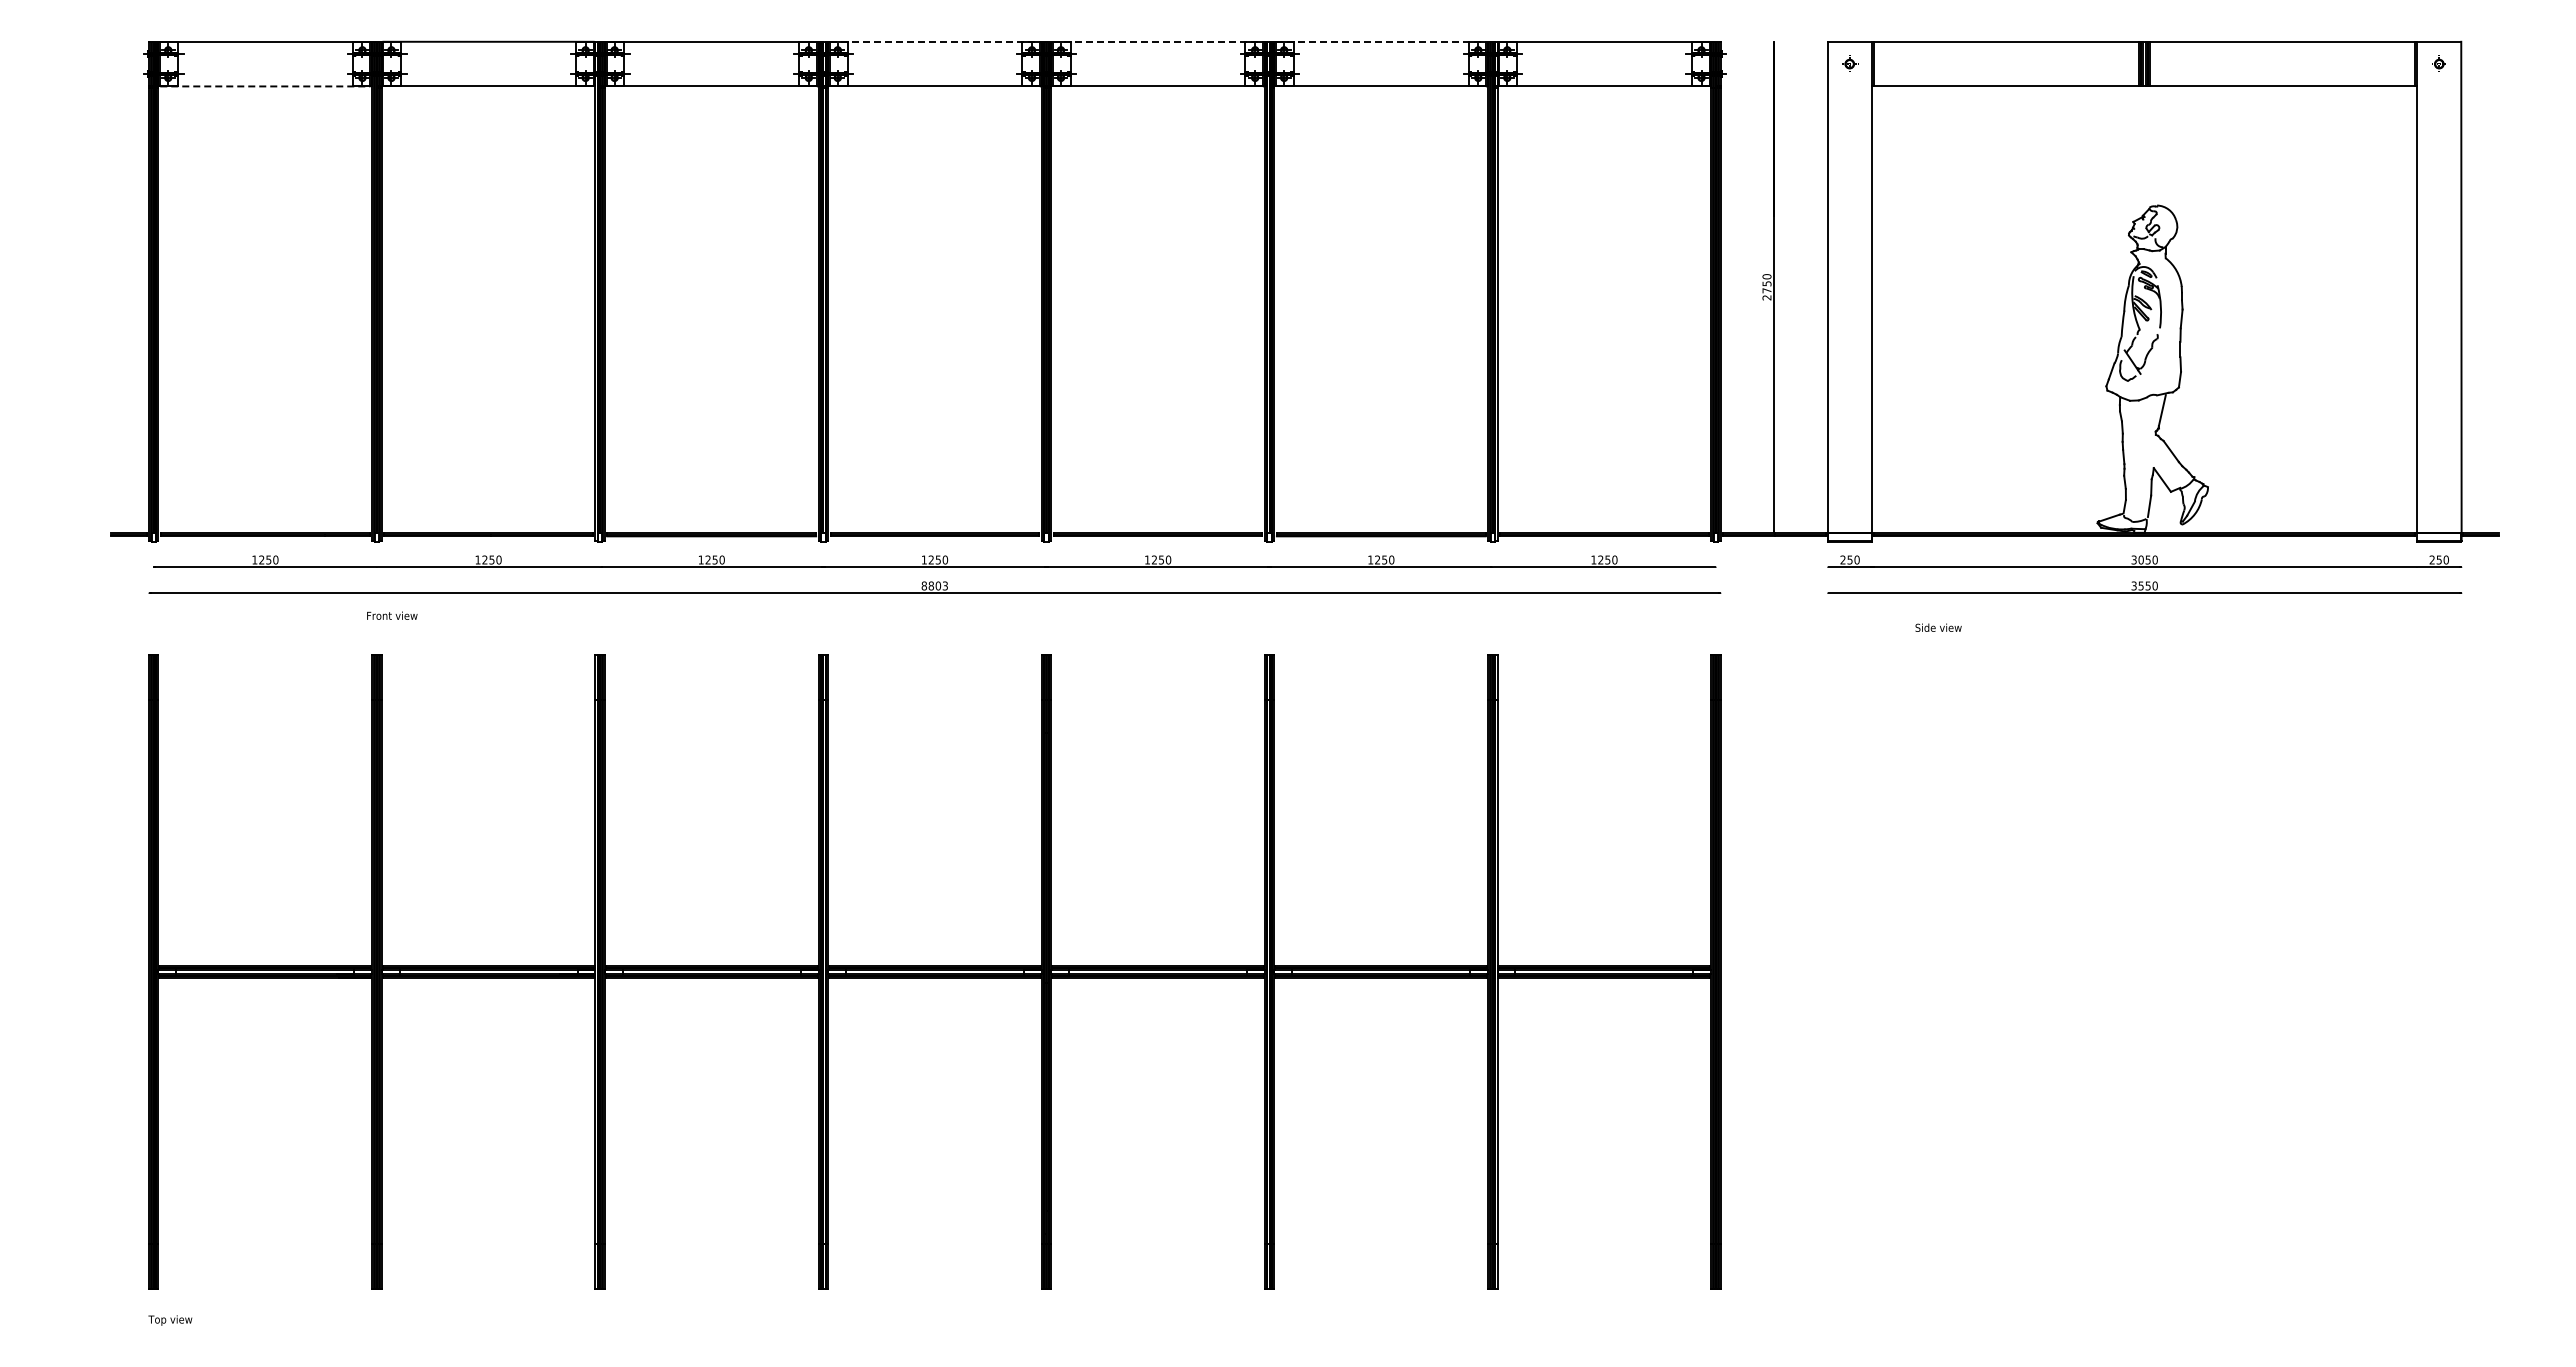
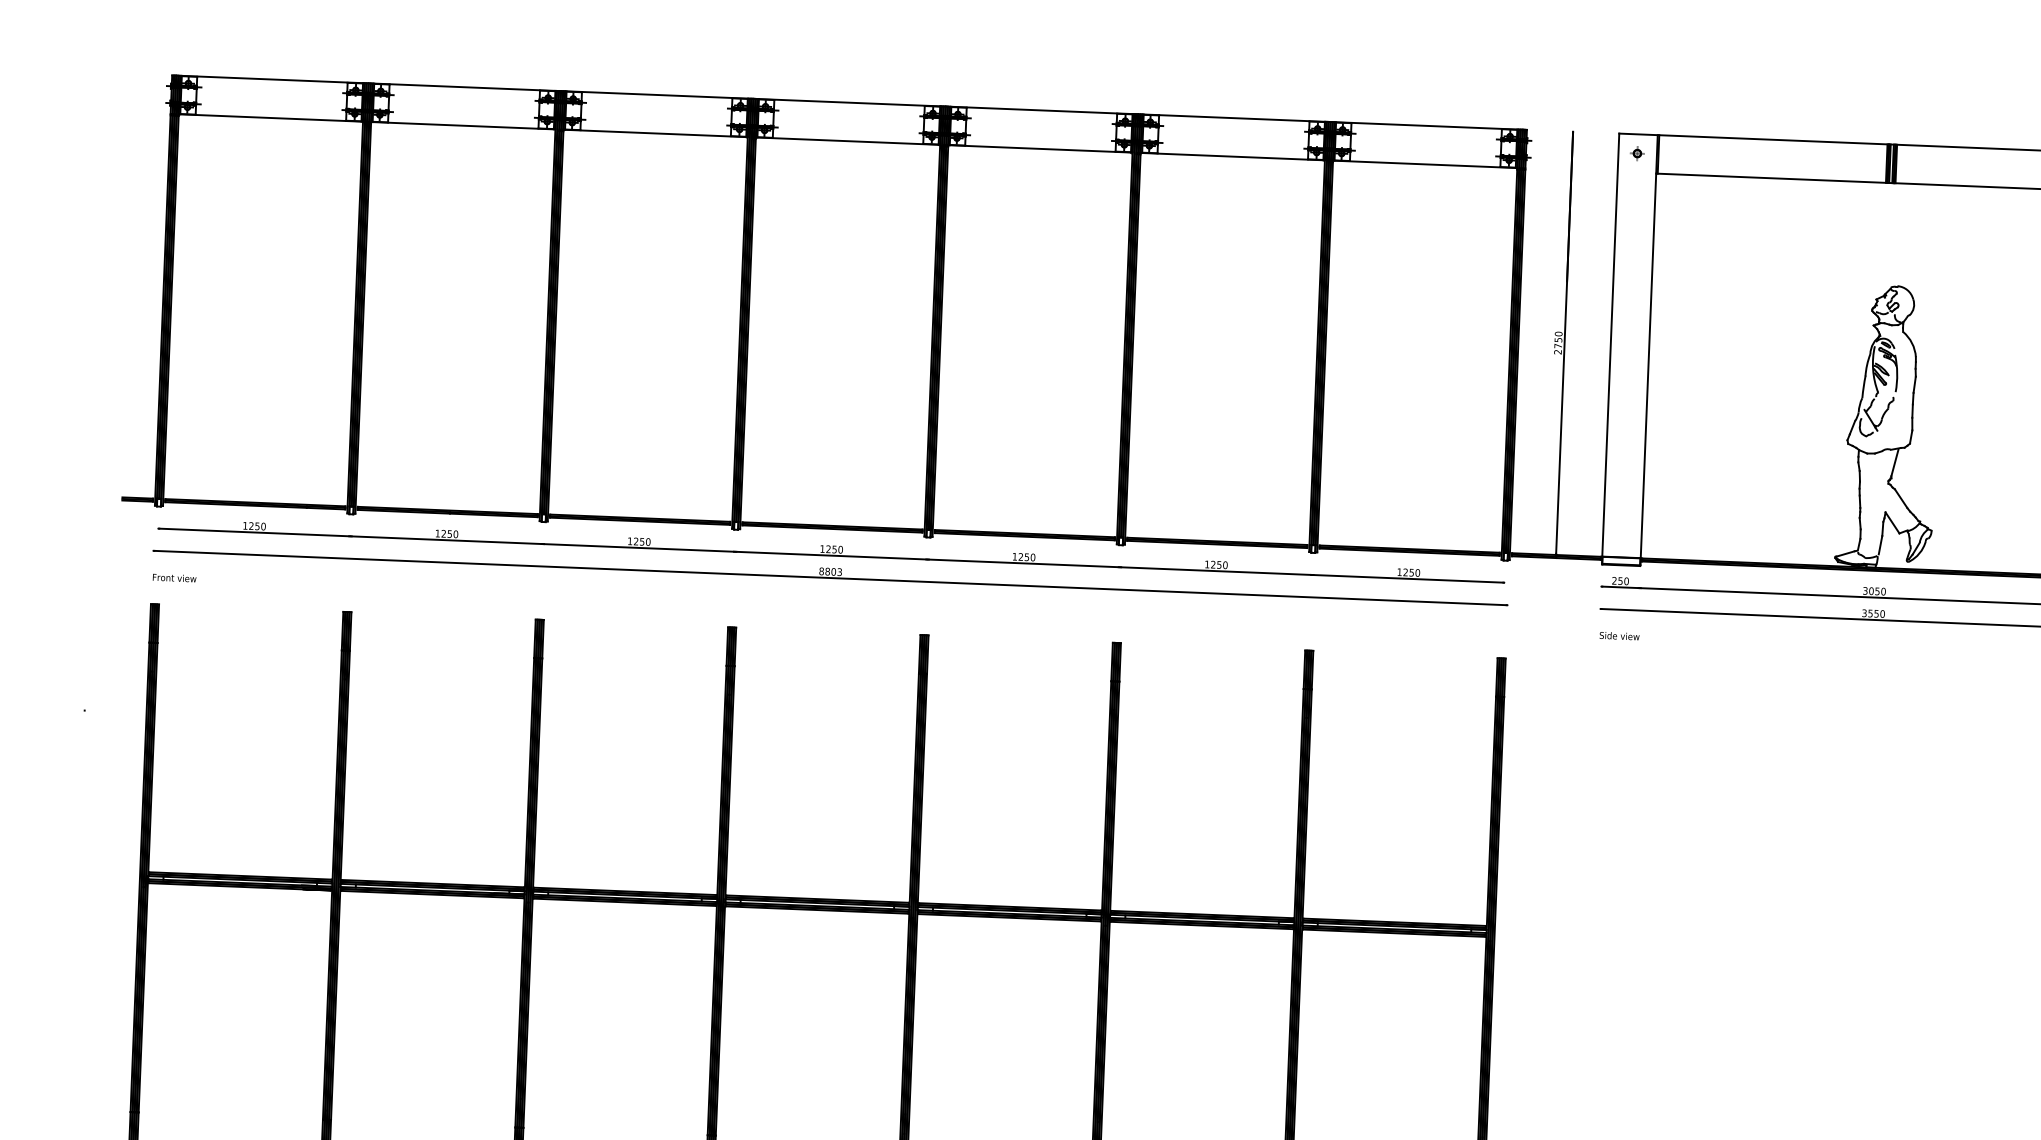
line: (935, 41) -> (850, 102), dashed -> solid
line: (1158, 41) -> (1042, 110), dashed -> solid
line: (1381, 41) -> (1234, 117), dashed -> solid
line: (265, 86) -> (271, 118), dashed -> solid
text: (392, 615) -> (174, 577), moved
text: (1938, 627) -> (1619, 635), moved

